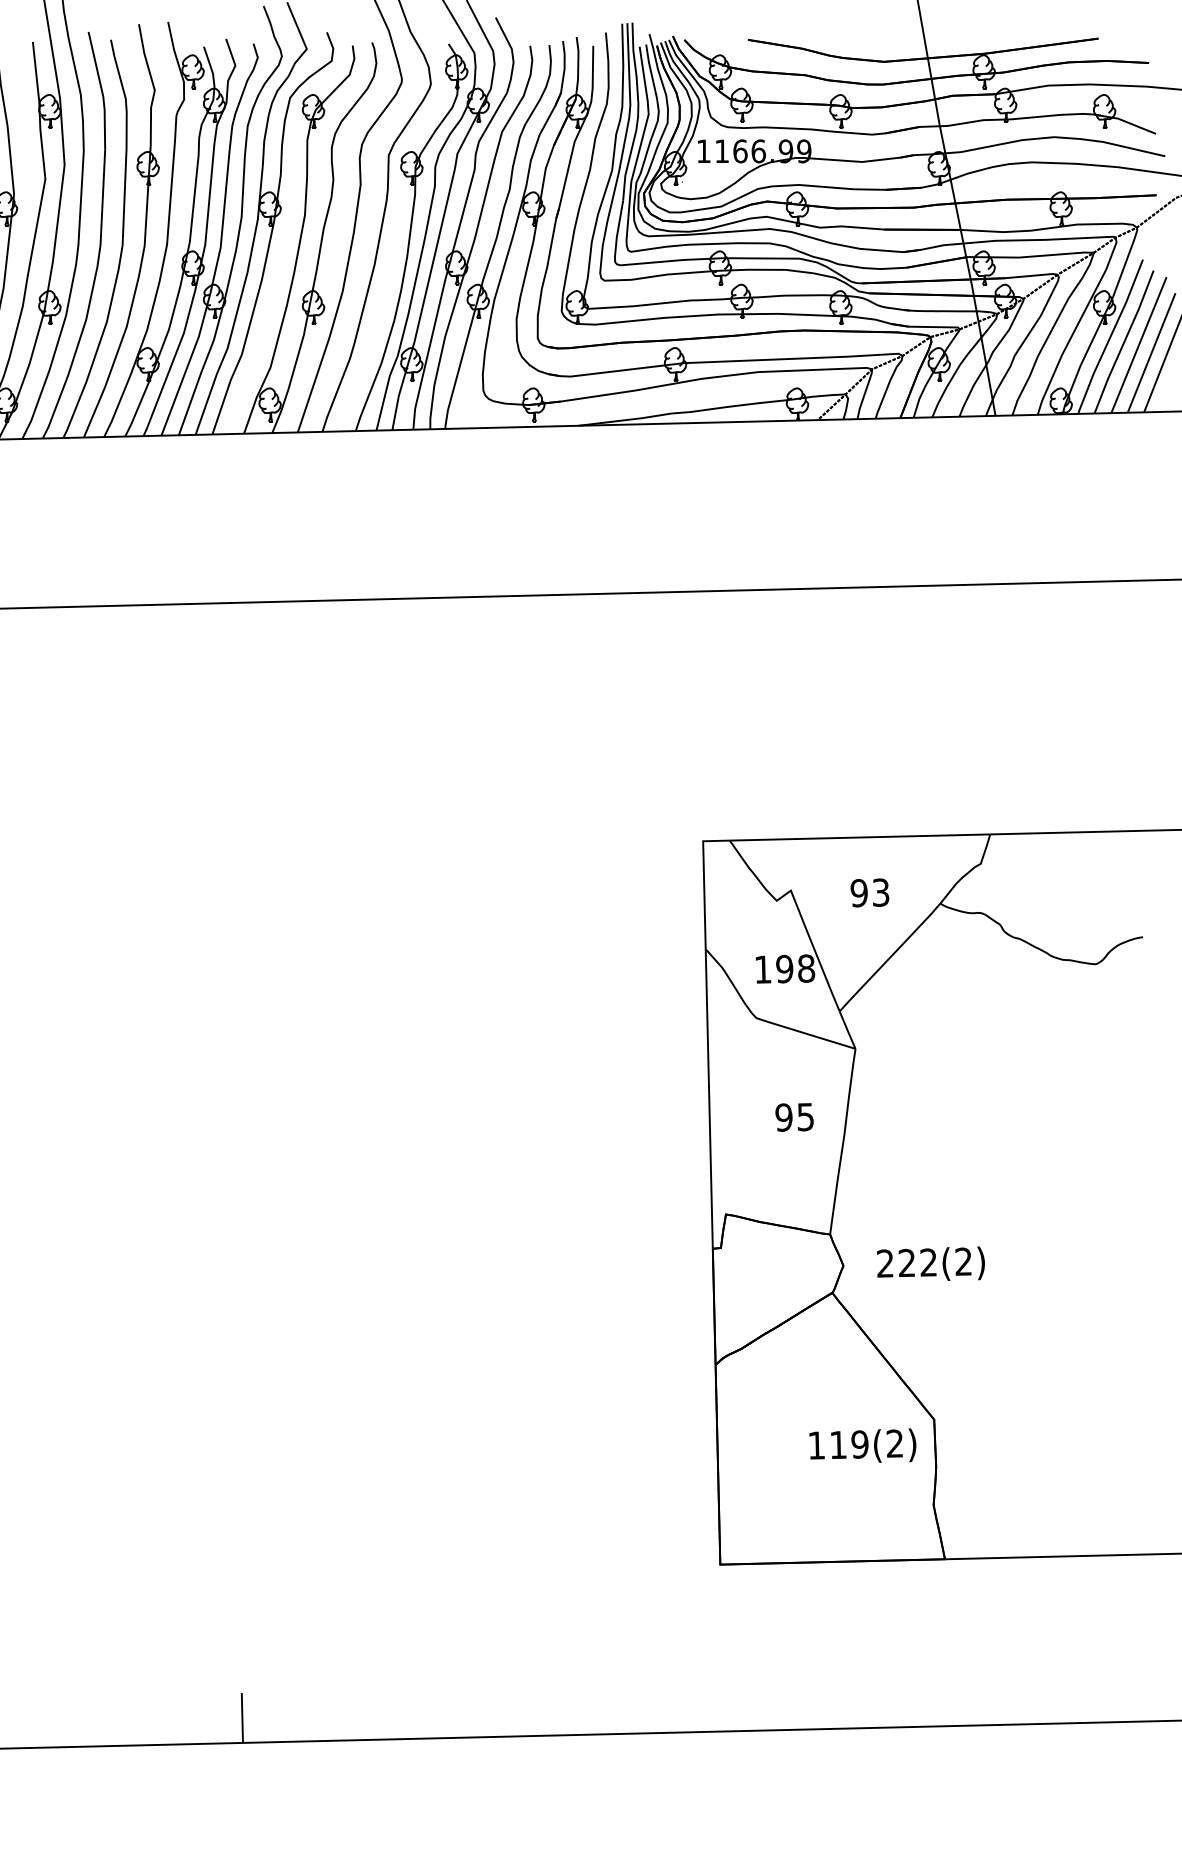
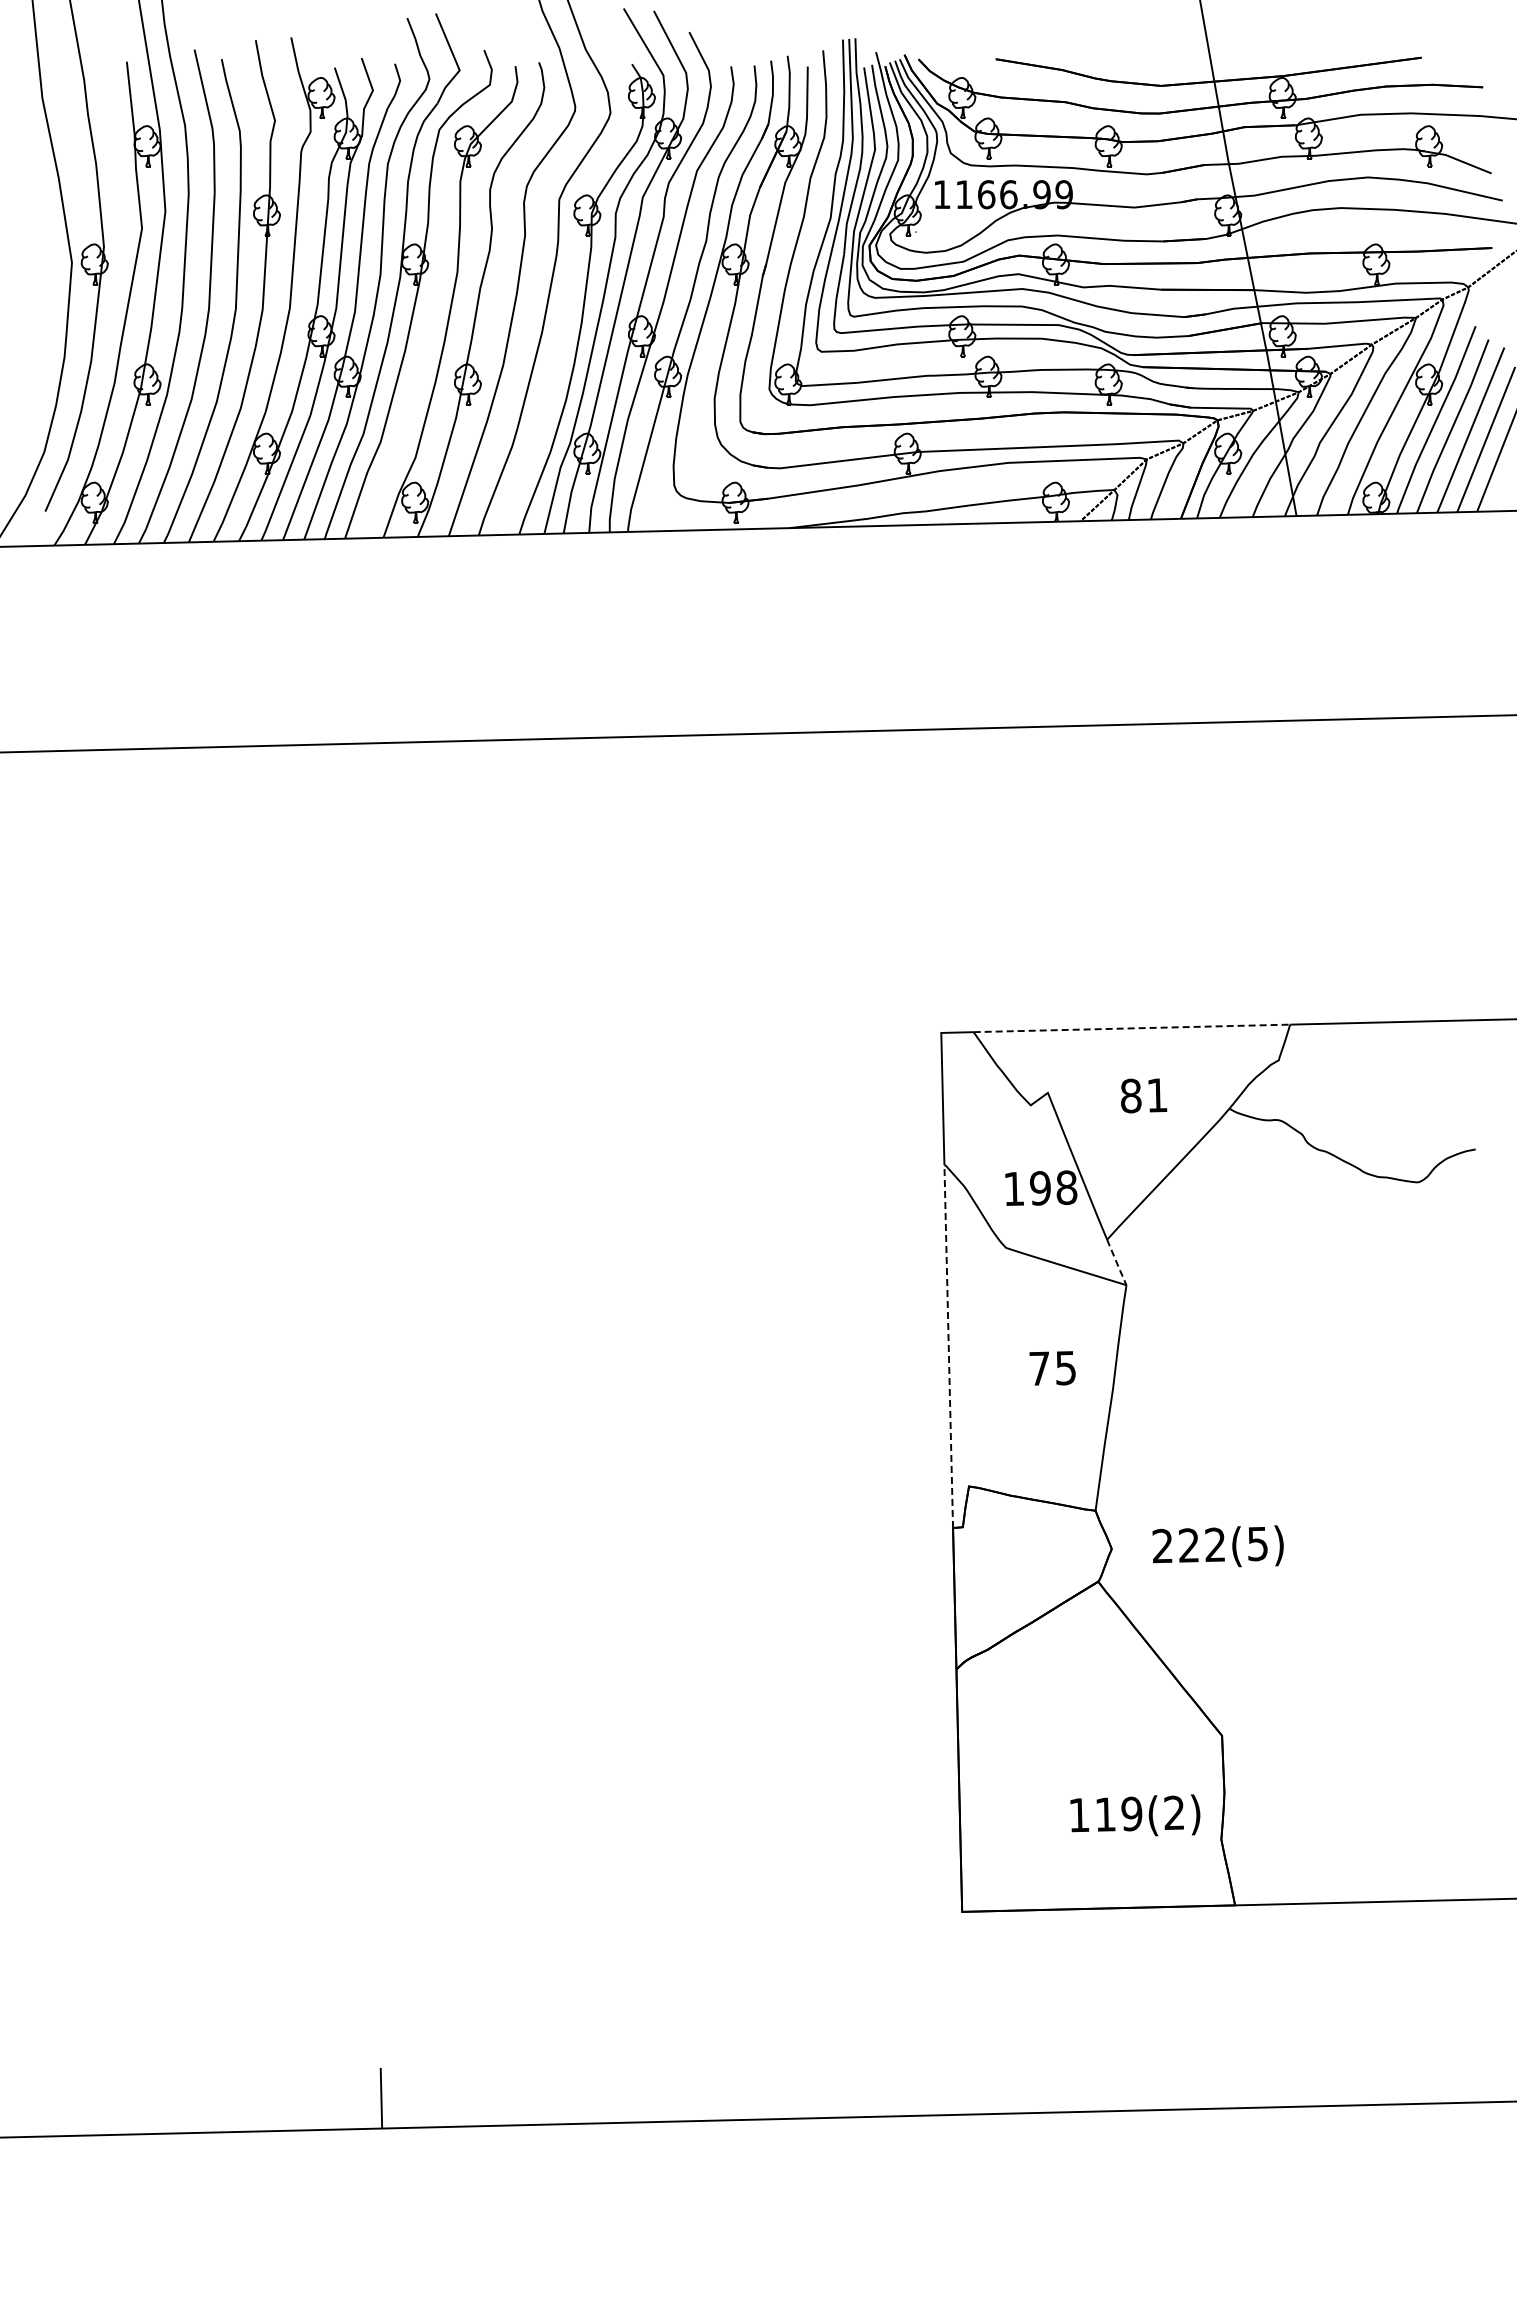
line: (860, 837) -> (1132, 1028), solid -> dashed
text: (869, 892) -> (1143, 1095), 93 -> 81
line: (847, 1030) -> (1116, 1262), solid -> dashed
line: (709, 1099) -> (948, 1346), solid -> dashed
text: (783, 1117) -> (1039, 1368), 95 -> 75
text: (963, 1261) -> (1257, 1543), 222(2) -> 222(5)
text: (862, 1445) -> (1135, 1815), moved

